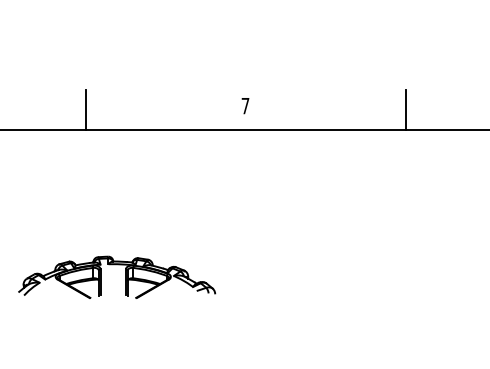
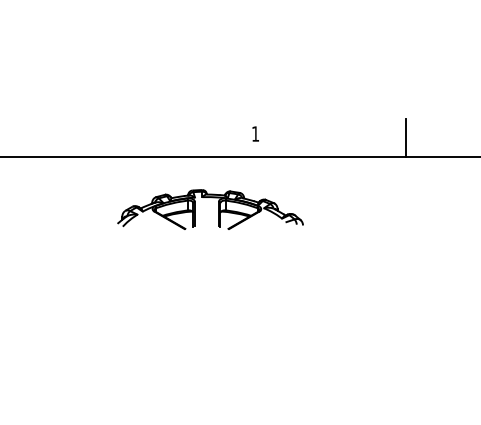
text: (245, 105) -> (255, 133), 7 -> 1
line: (85, 109) -> (104, 137), removed
part: (125, 277) -> (218, 209), moved

